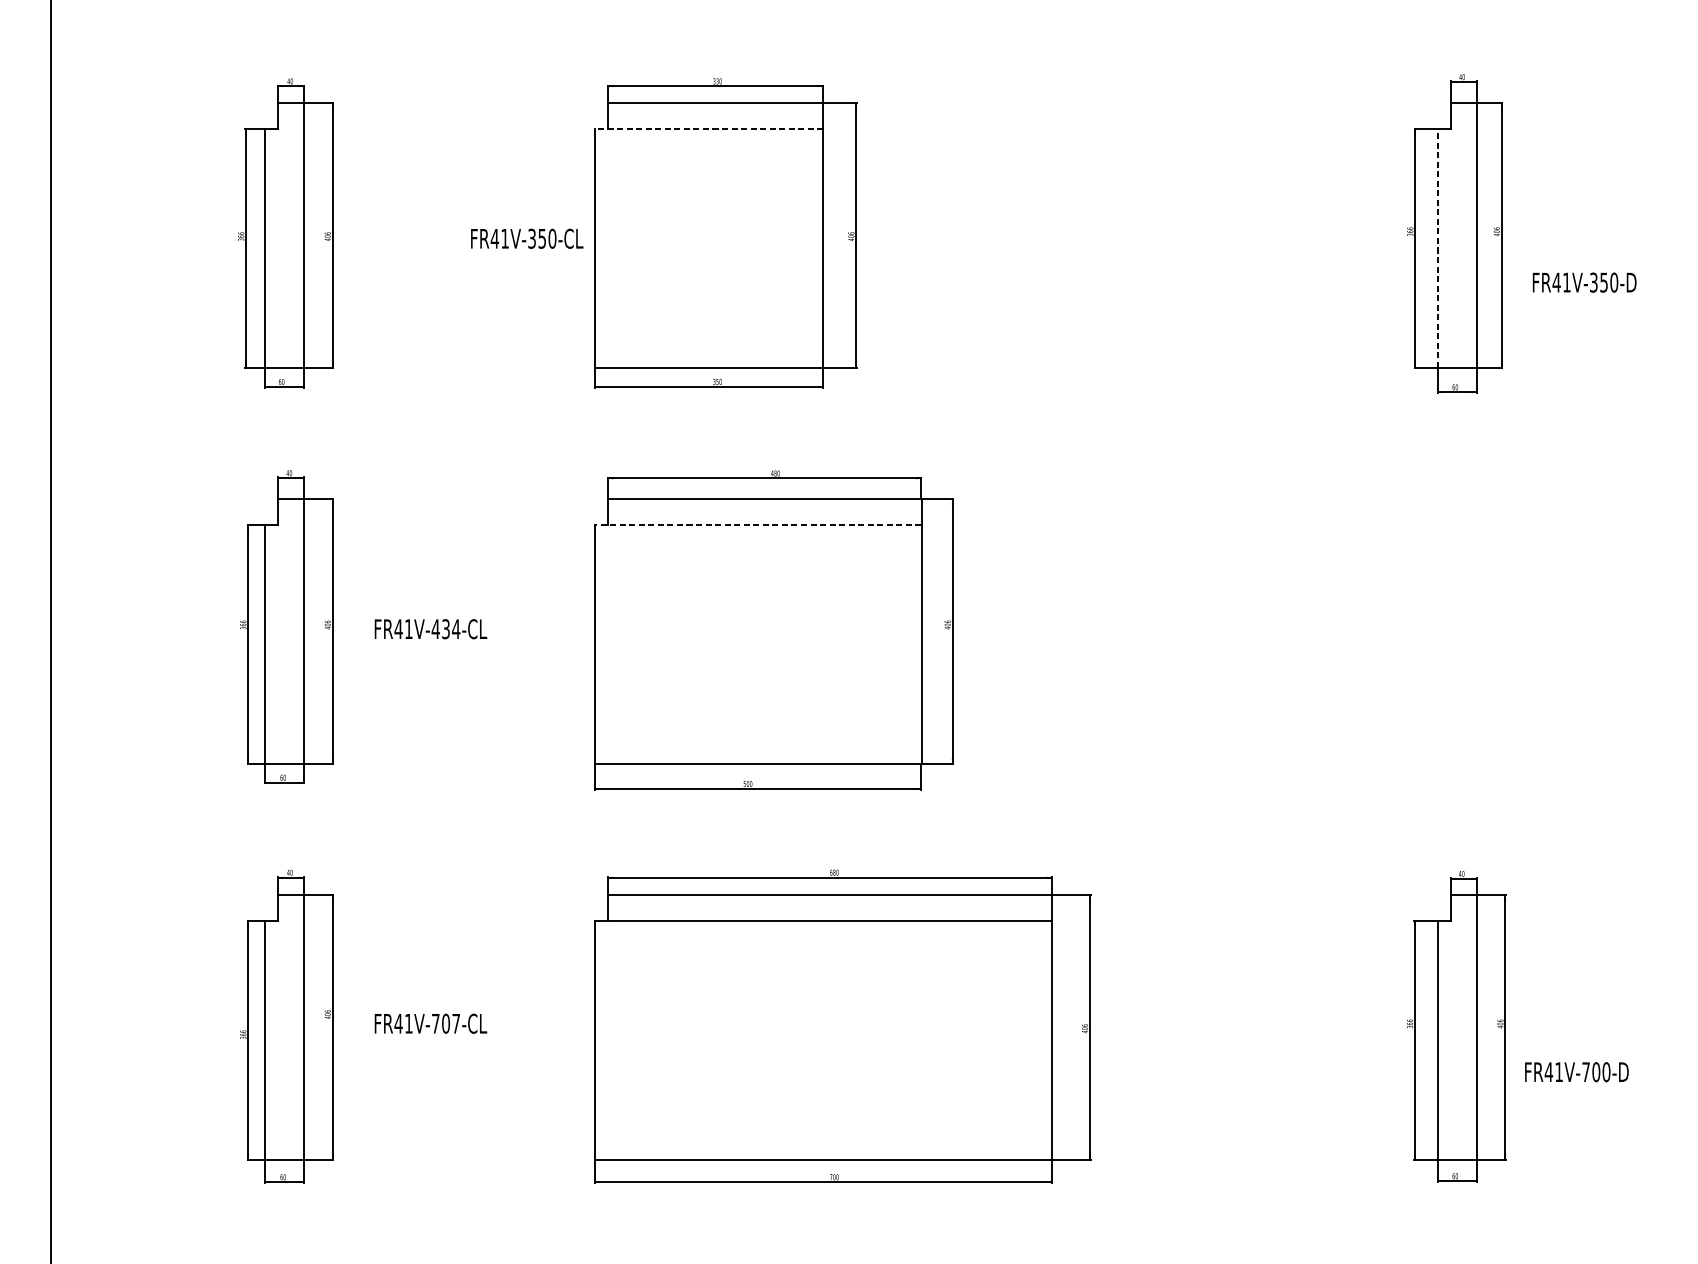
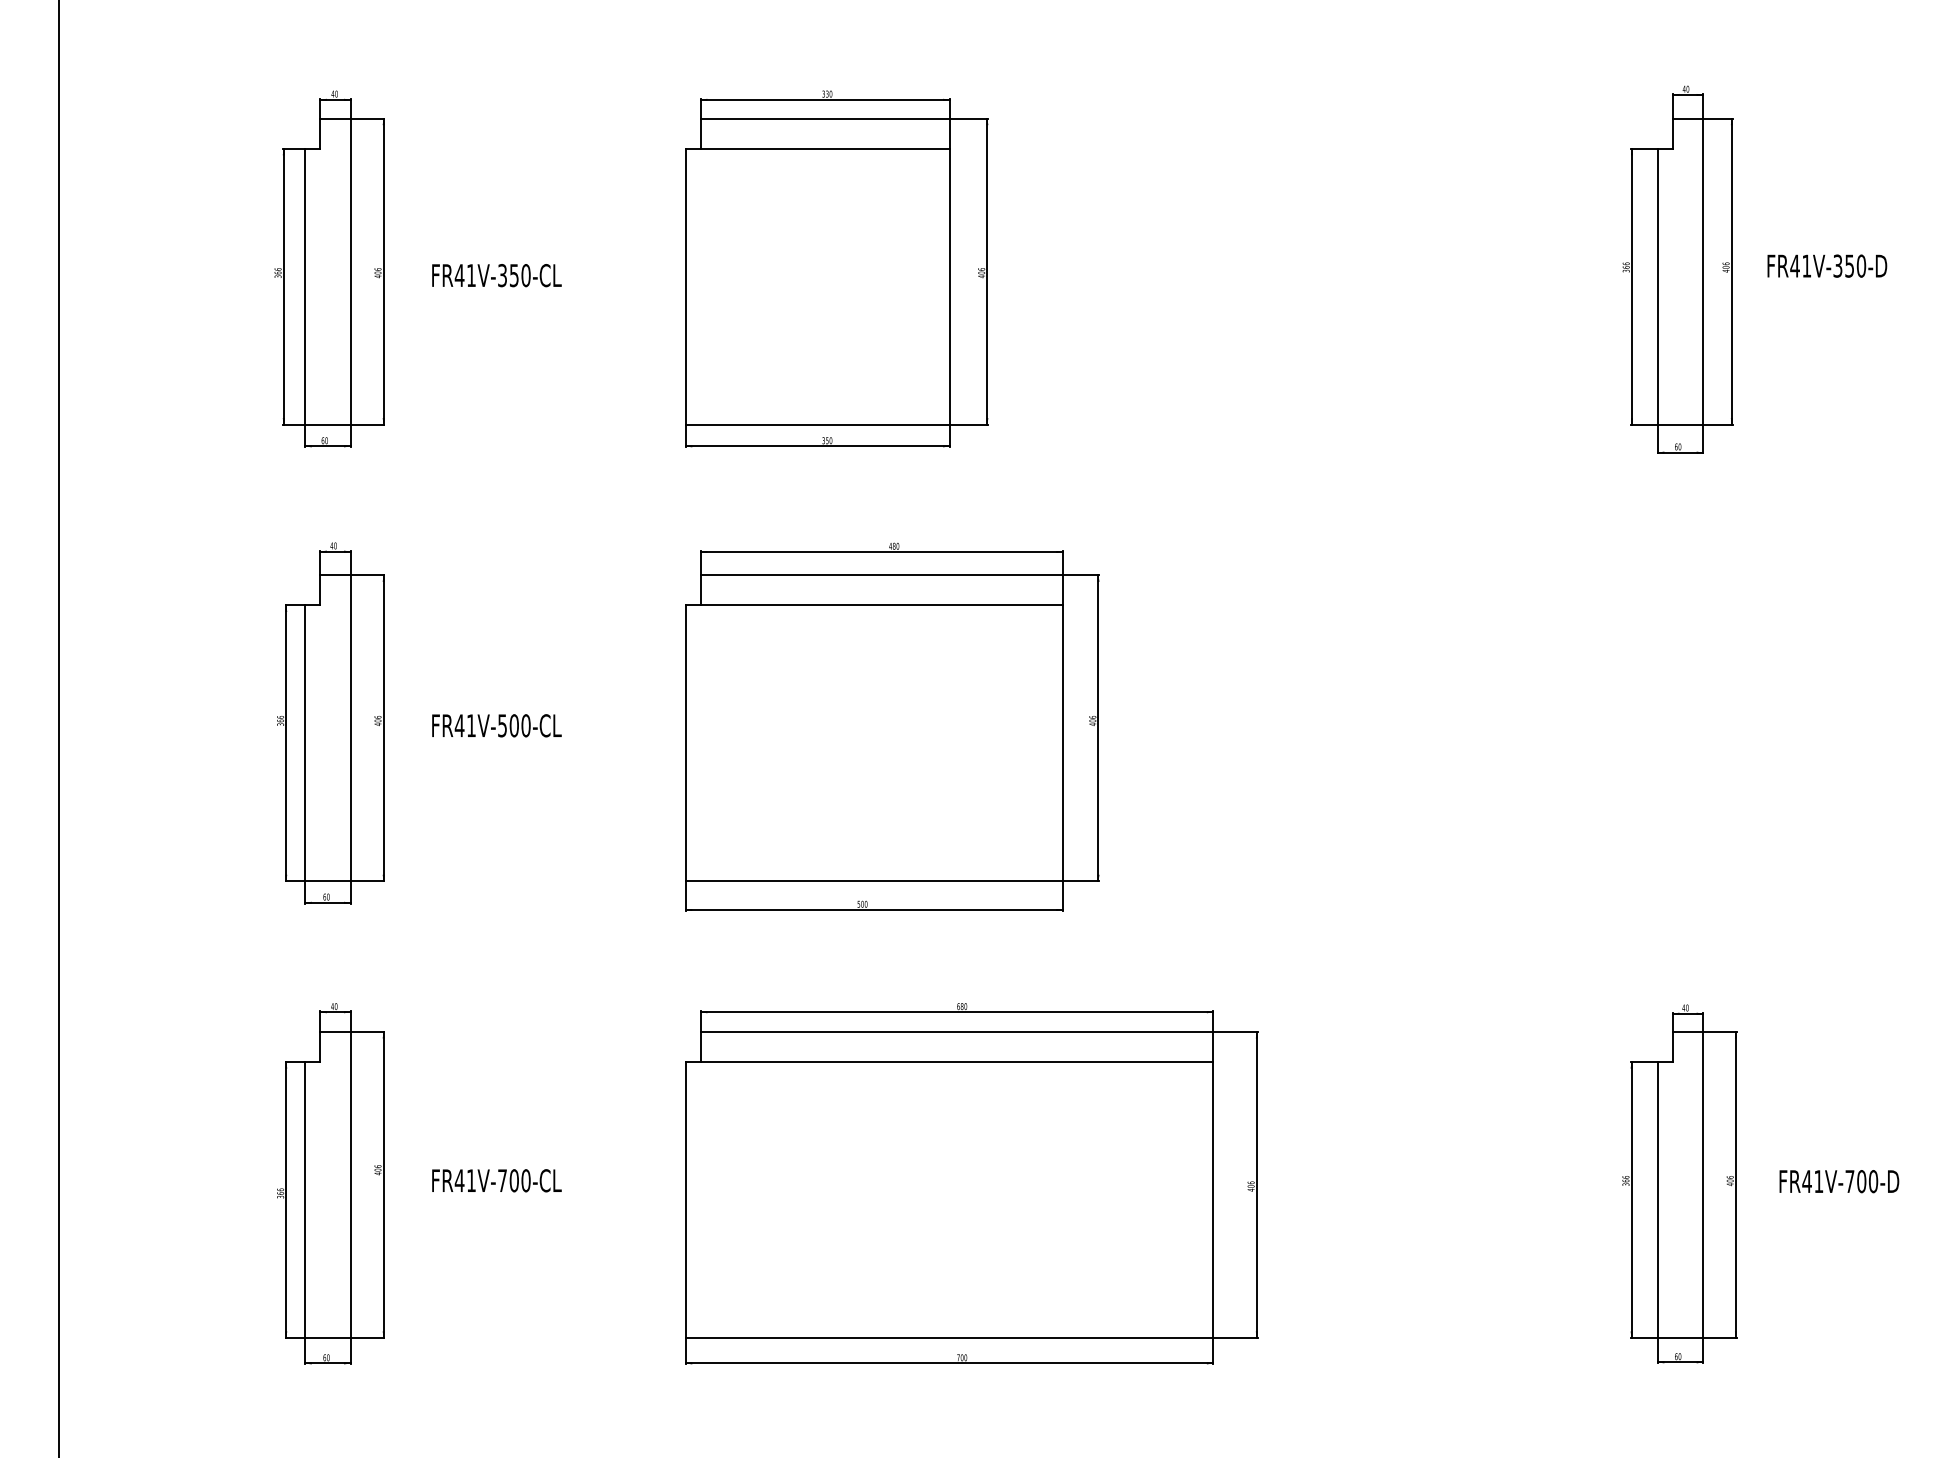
line: (708, 128) -> (817, 148), dashed -> solid
text: (526, 238) -> (496, 275), moved
line: (1437, 248) -> (1657, 286), dashed -> solid
text: (1584, 282) -> (1827, 265), moved
line: (757, 524) -> (873, 605), dashed -> solid
text: (445, 628) -> (513, 725), FR41V-434-CL -> FR41V-500-CL
text: (455, 1023) -> (525, 1180), FR41V-707-CL -> FR41V-700-CL
text: (1577, 1072) -> (1839, 1181), moved

